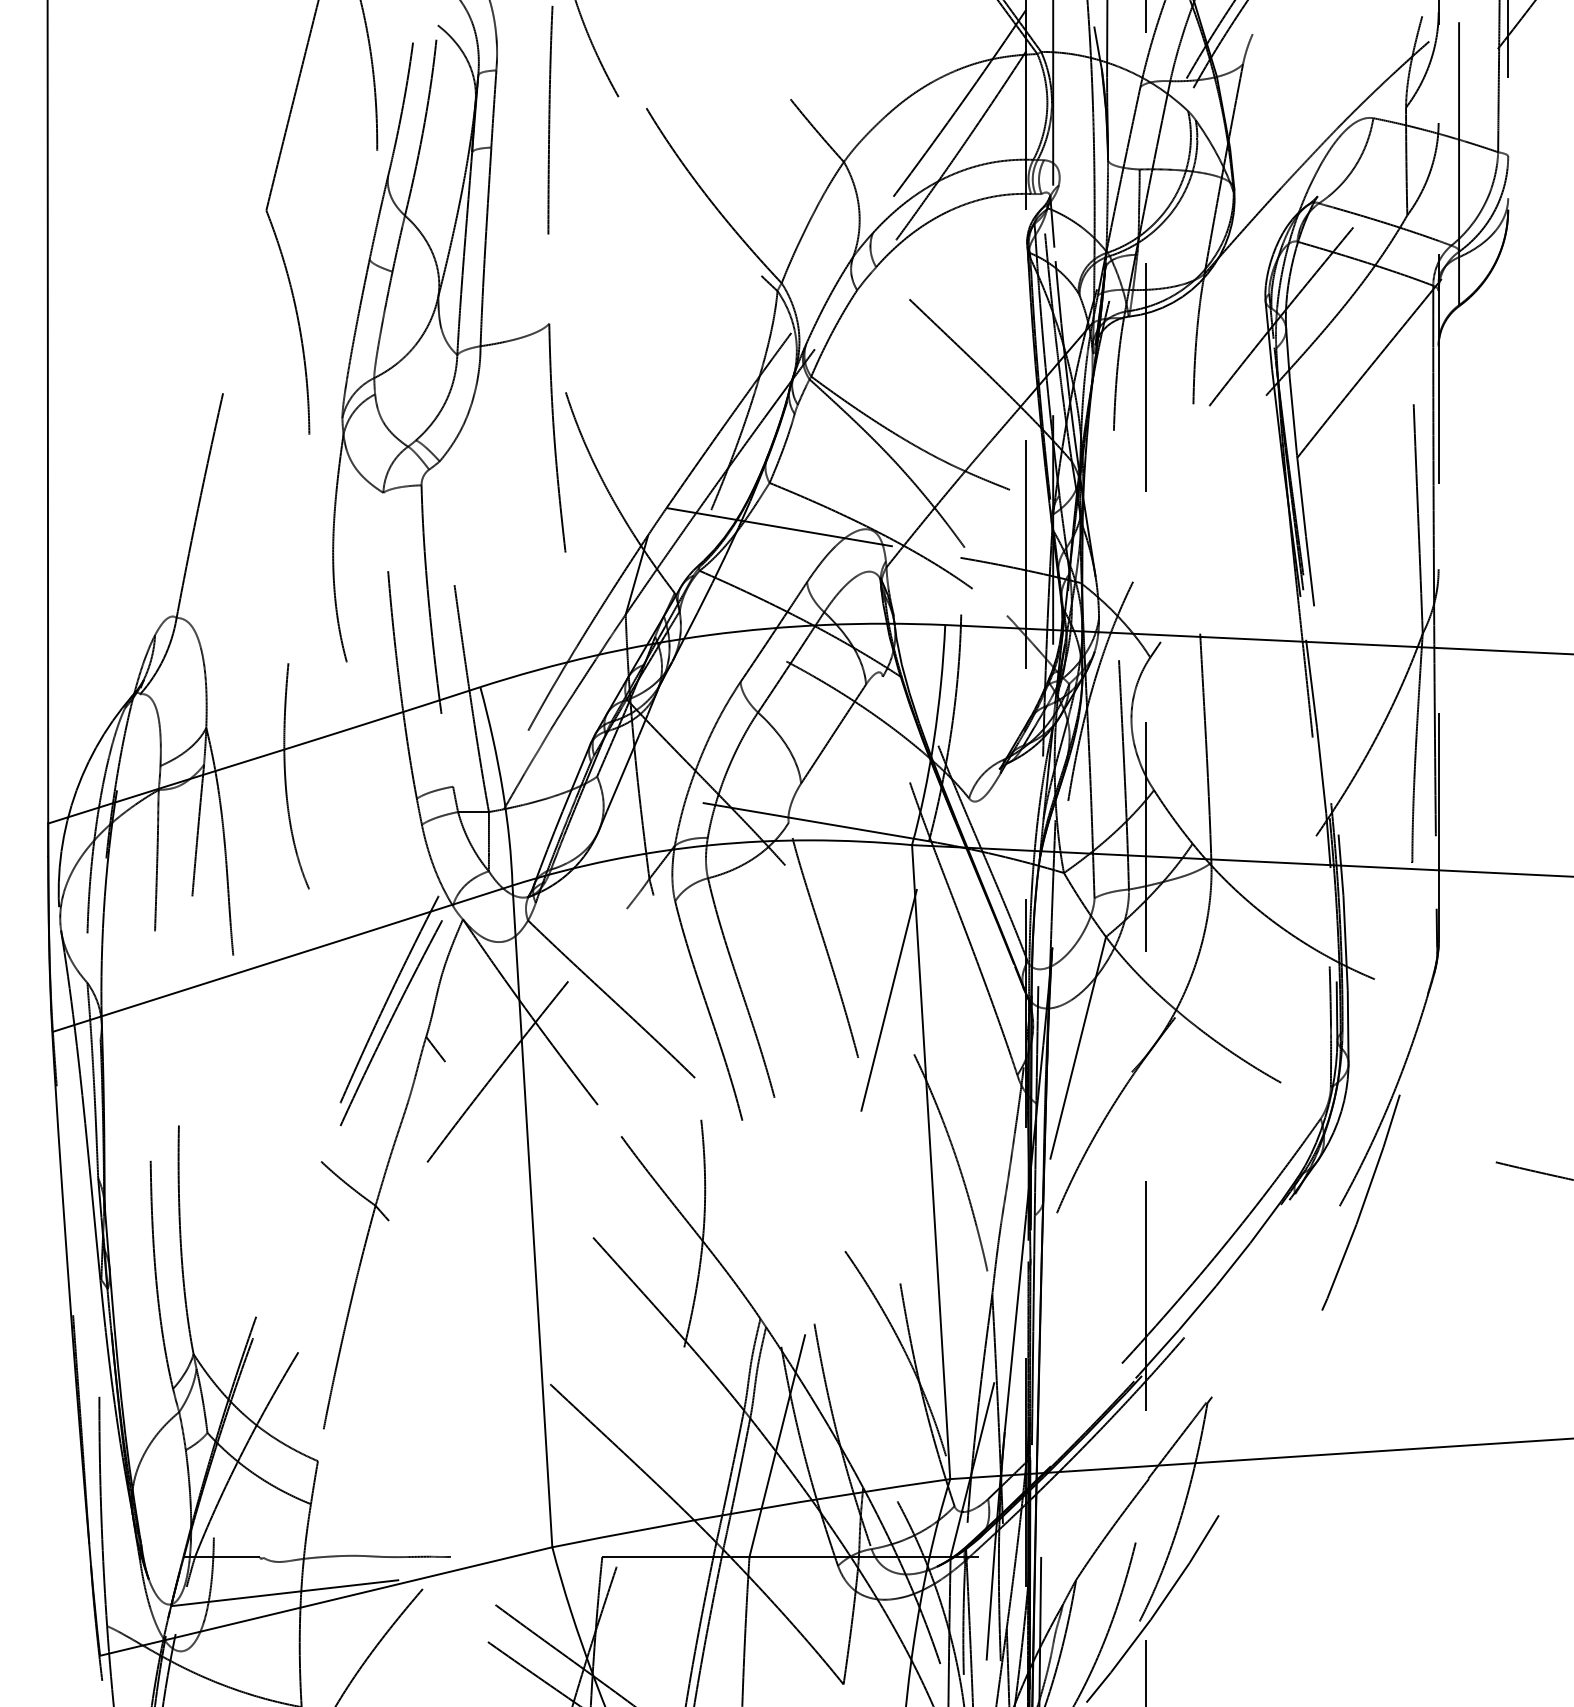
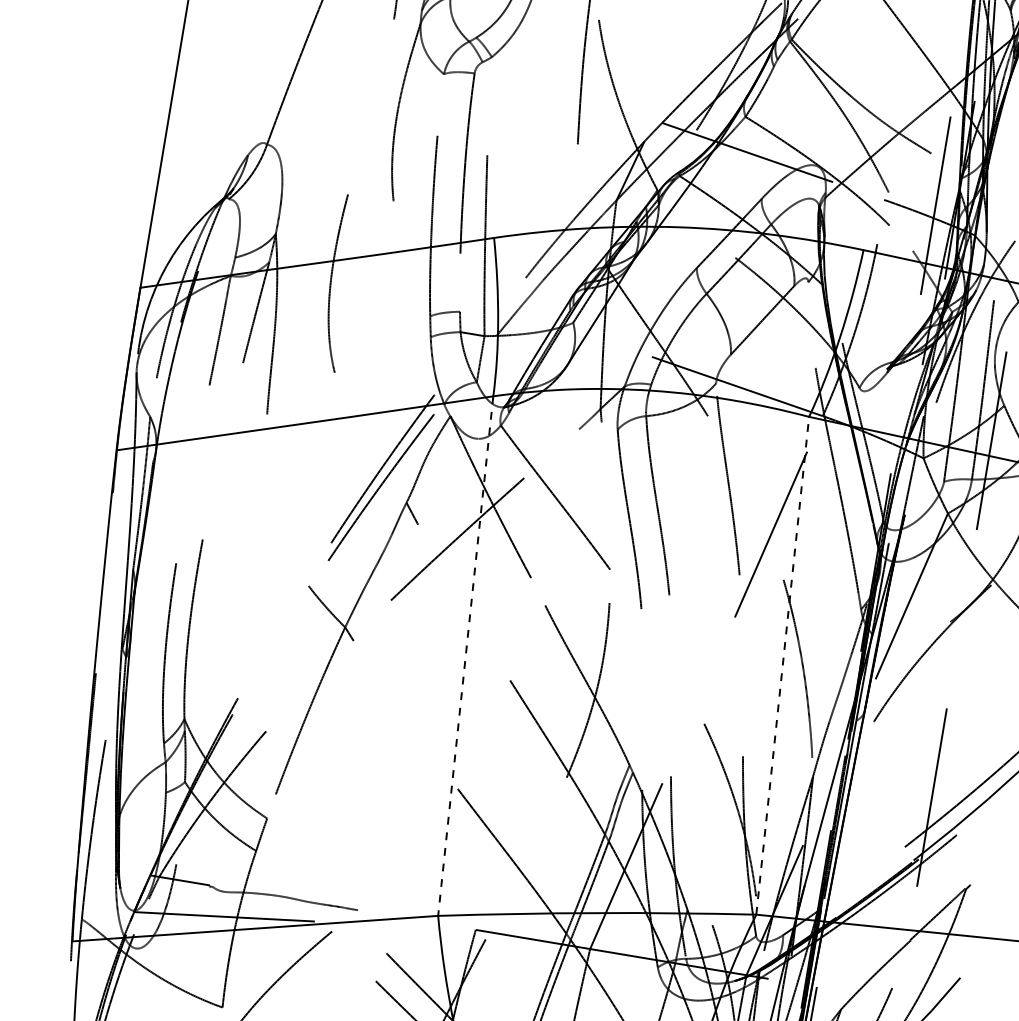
line: (931, 1162) -> (782, 666), solid -> dashed
line: (532, 1216) -> (465, 656), solid -> dashed

